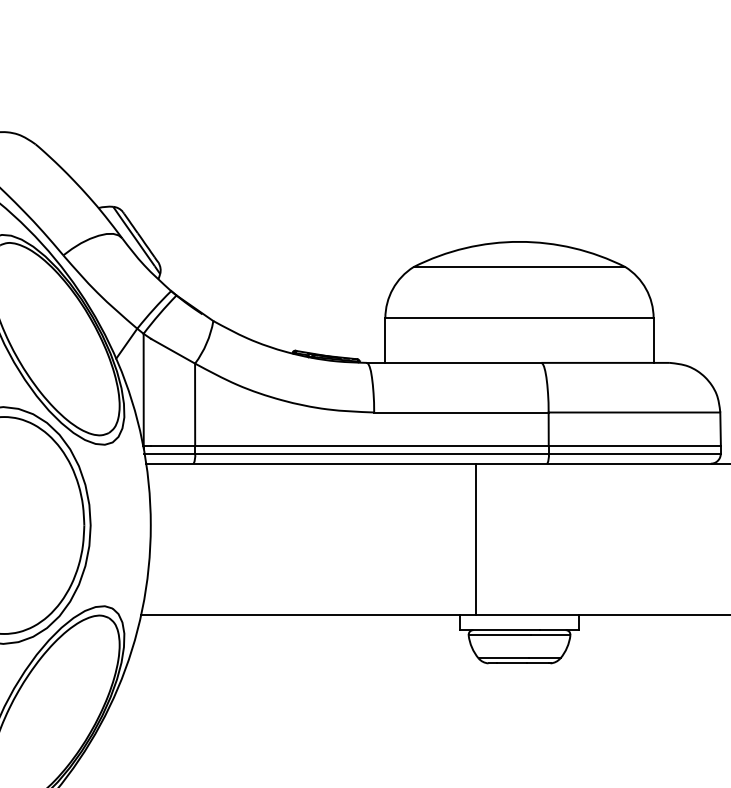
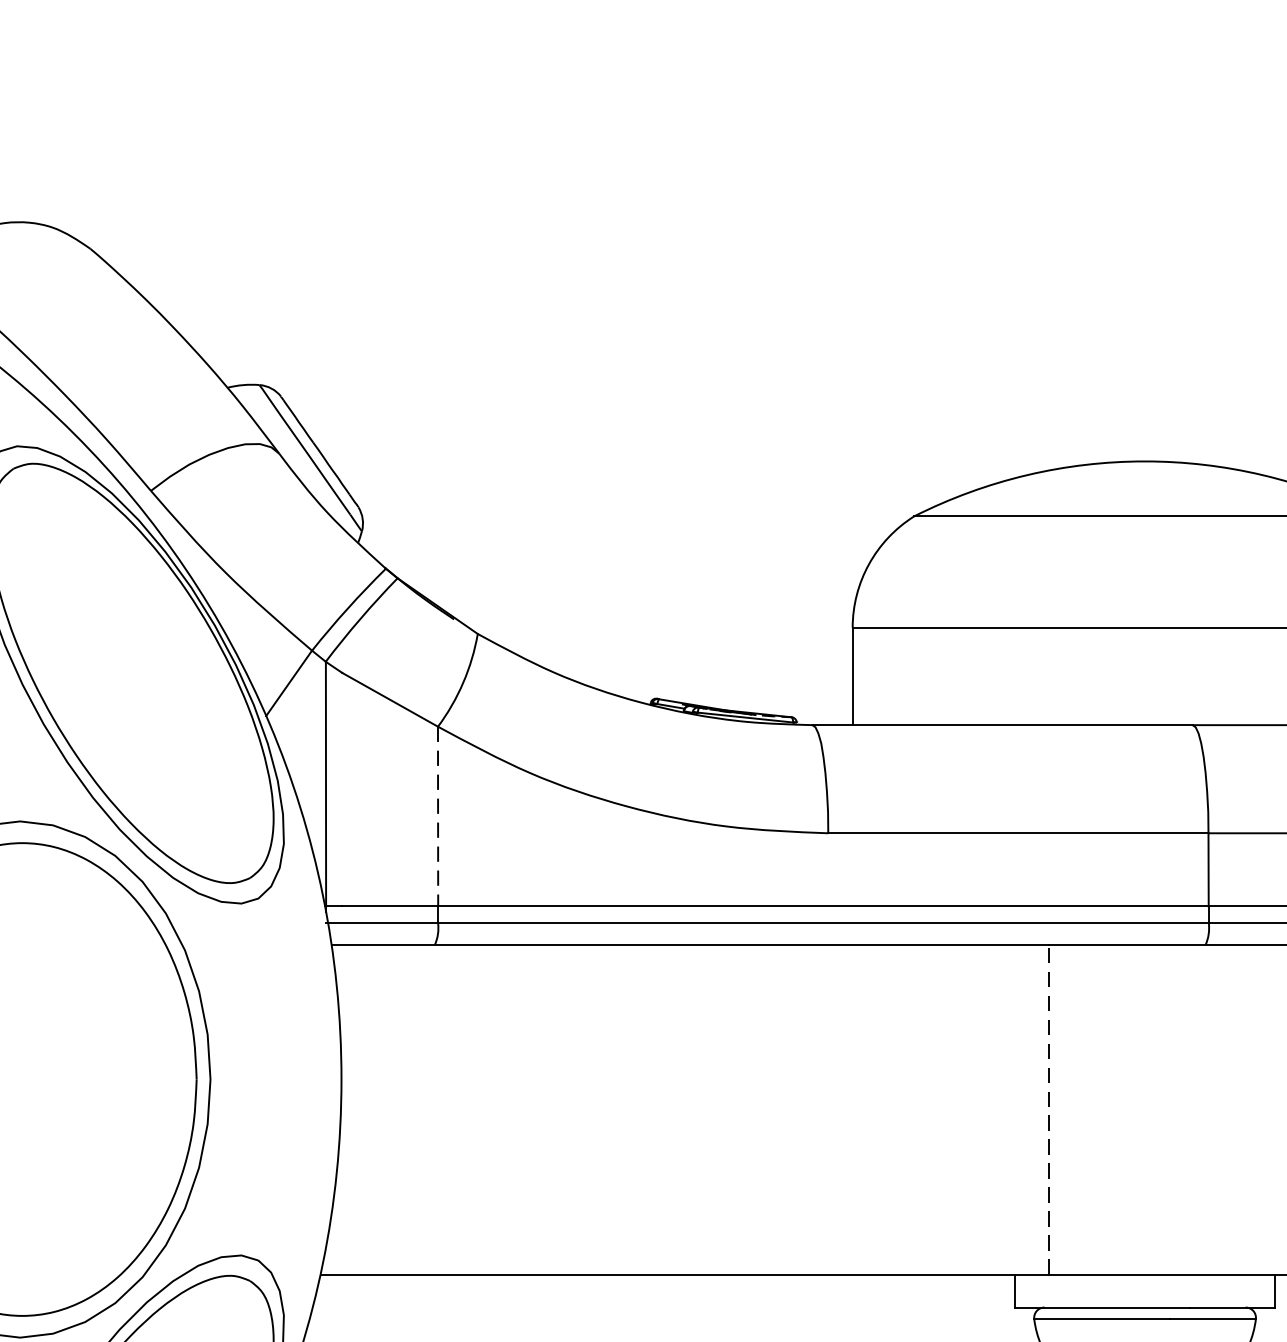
line: (195, 405) -> (438, 818), solid -> dashed
line: (475, 539) -> (1049, 1110), solid -> dashed

